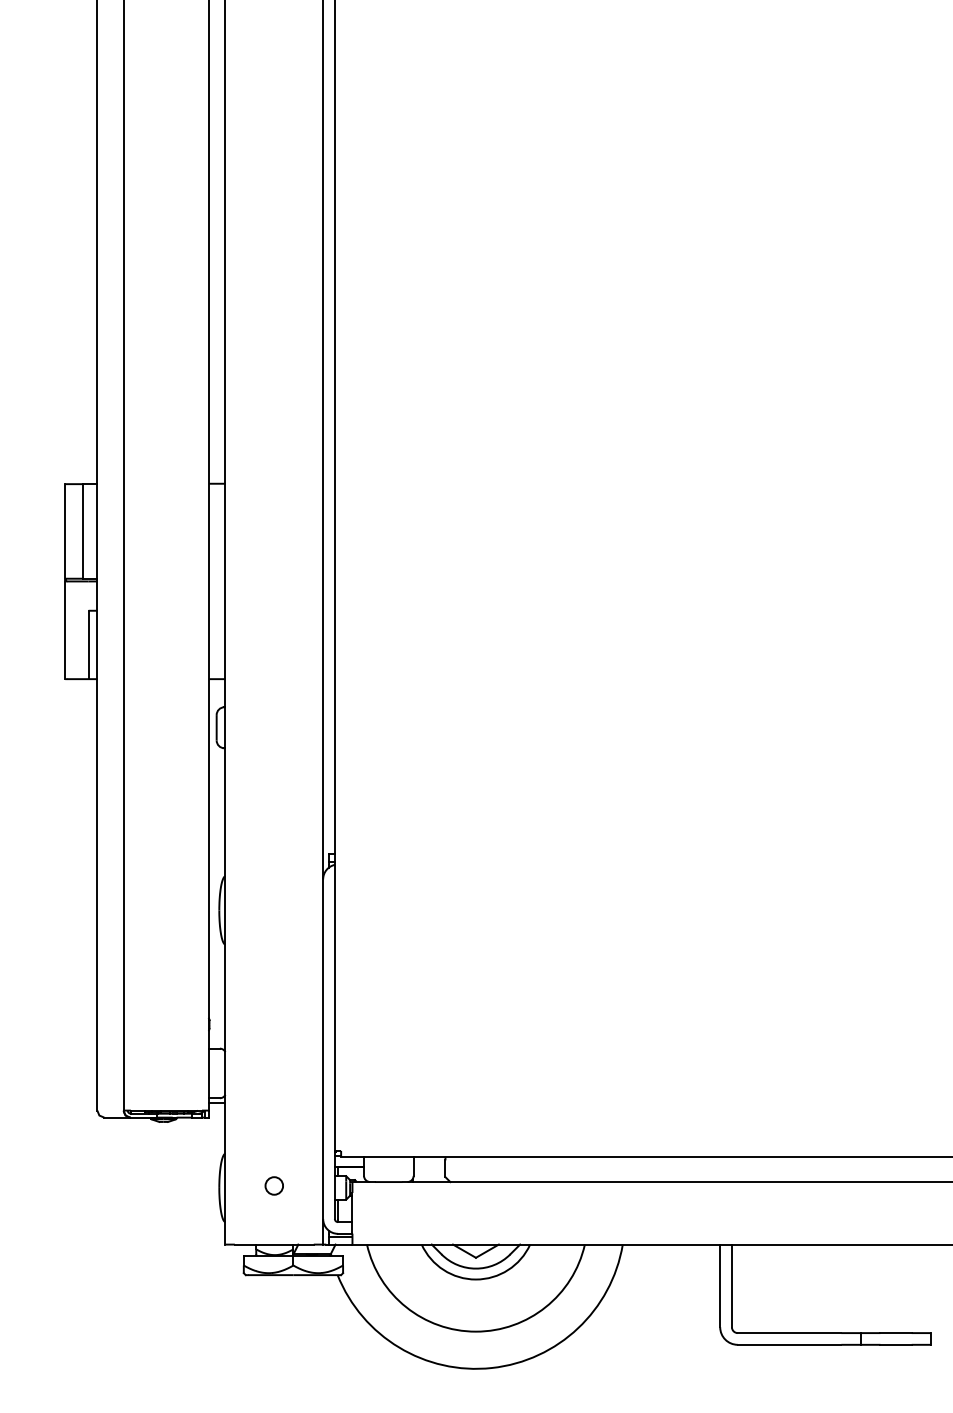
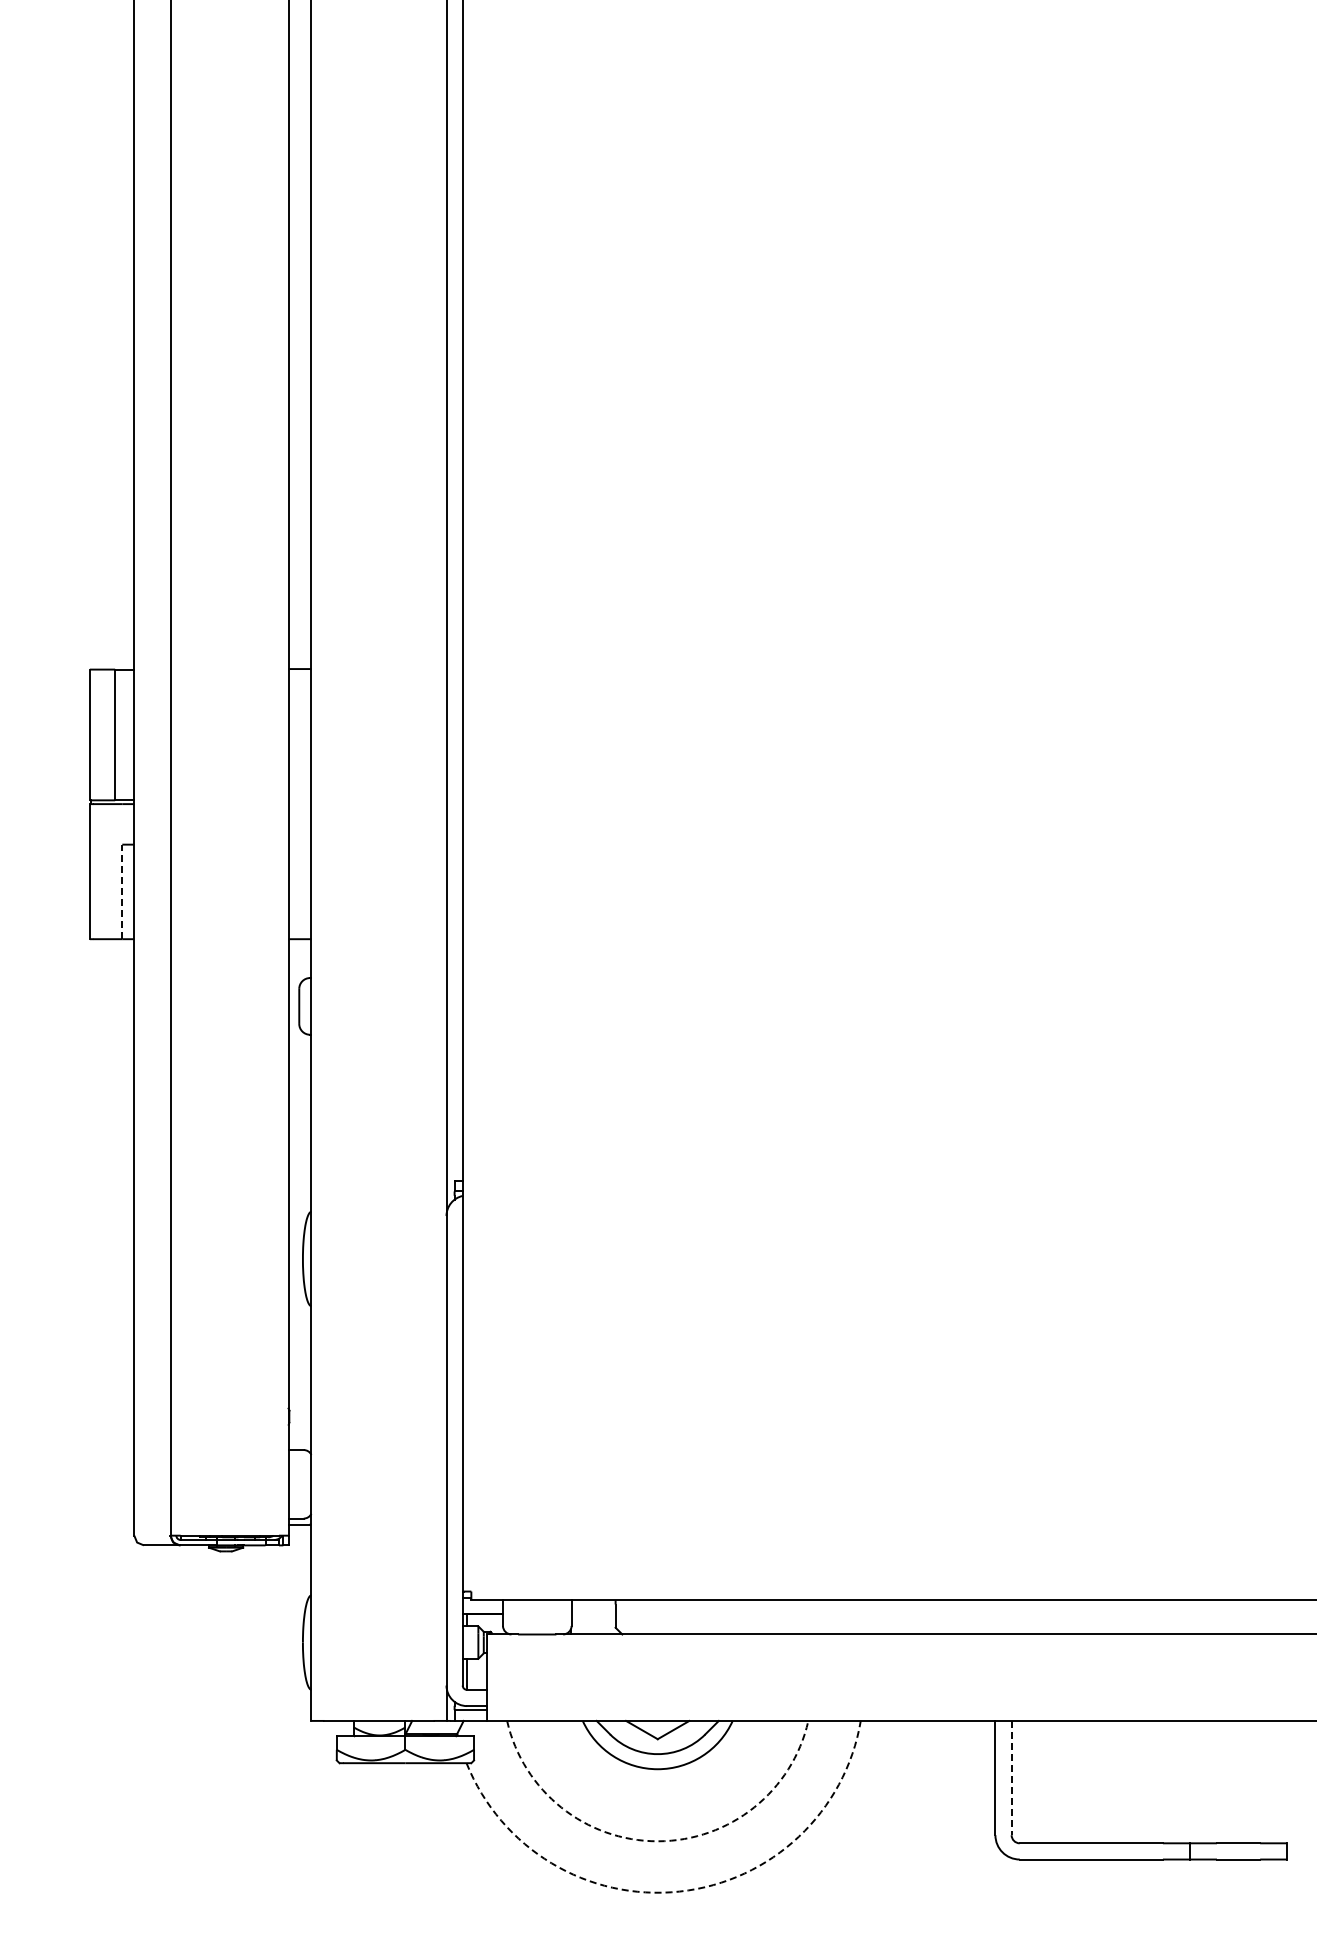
line: (88, 644) -> (122, 891), solid -> dashed
circle: (273, 1185) -> (378, 1639), removed
line: (731, 1286) -> (1011, 1778), solid -> dashed
arc: (475, 1331) -> (657, 1841), solid -> dashed
arc: (491, 1367) -> (679, 1891), solid -> dashed

